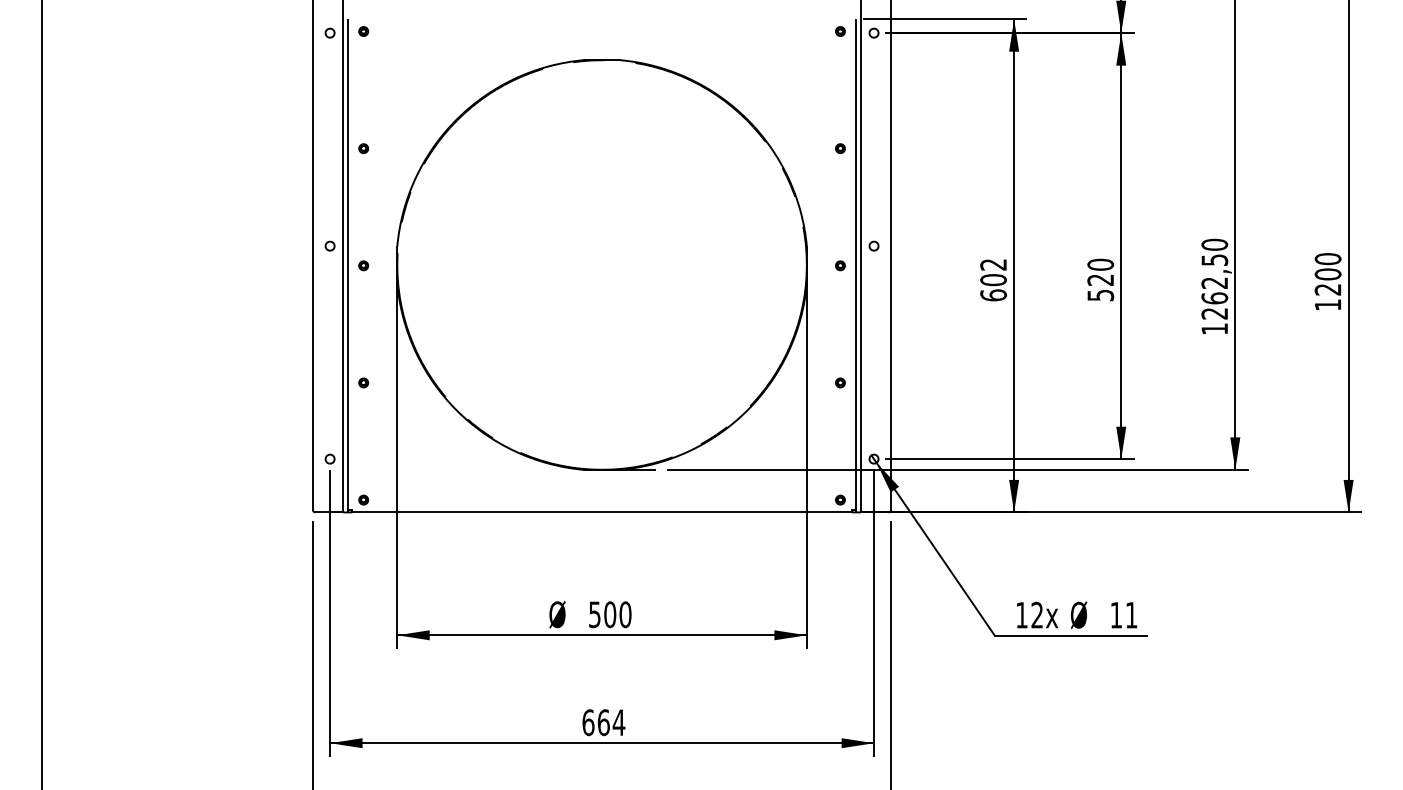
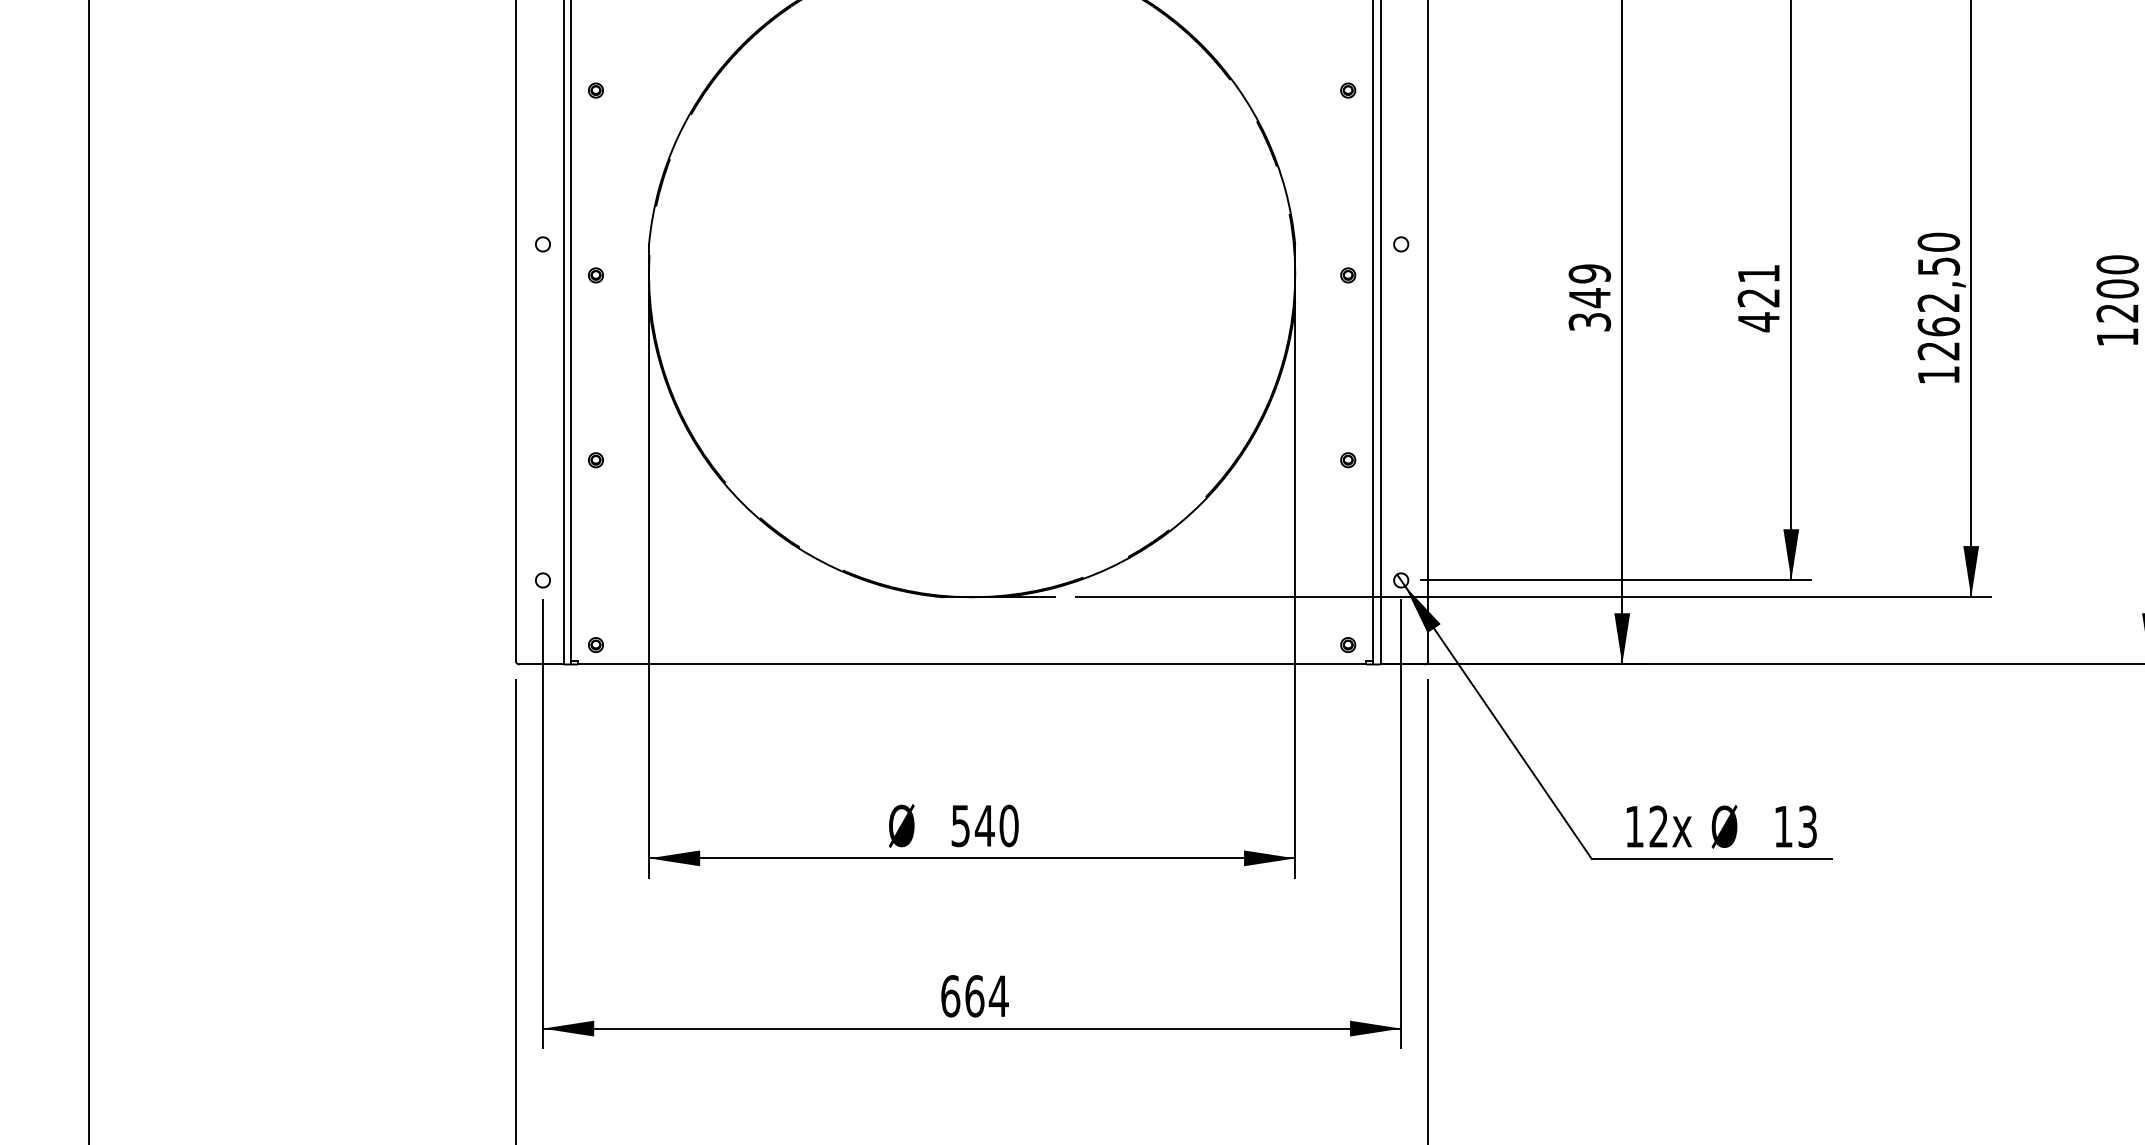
text: (993, 279) -> (1589, 297), 602 -> 349
text: (1100, 279) -> (1758, 297), 520 -> 421
text: (609, 614) -> (983, 825), 500 -> 540
text: (1131, 614) -> (1807, 825), 11 -> 13

